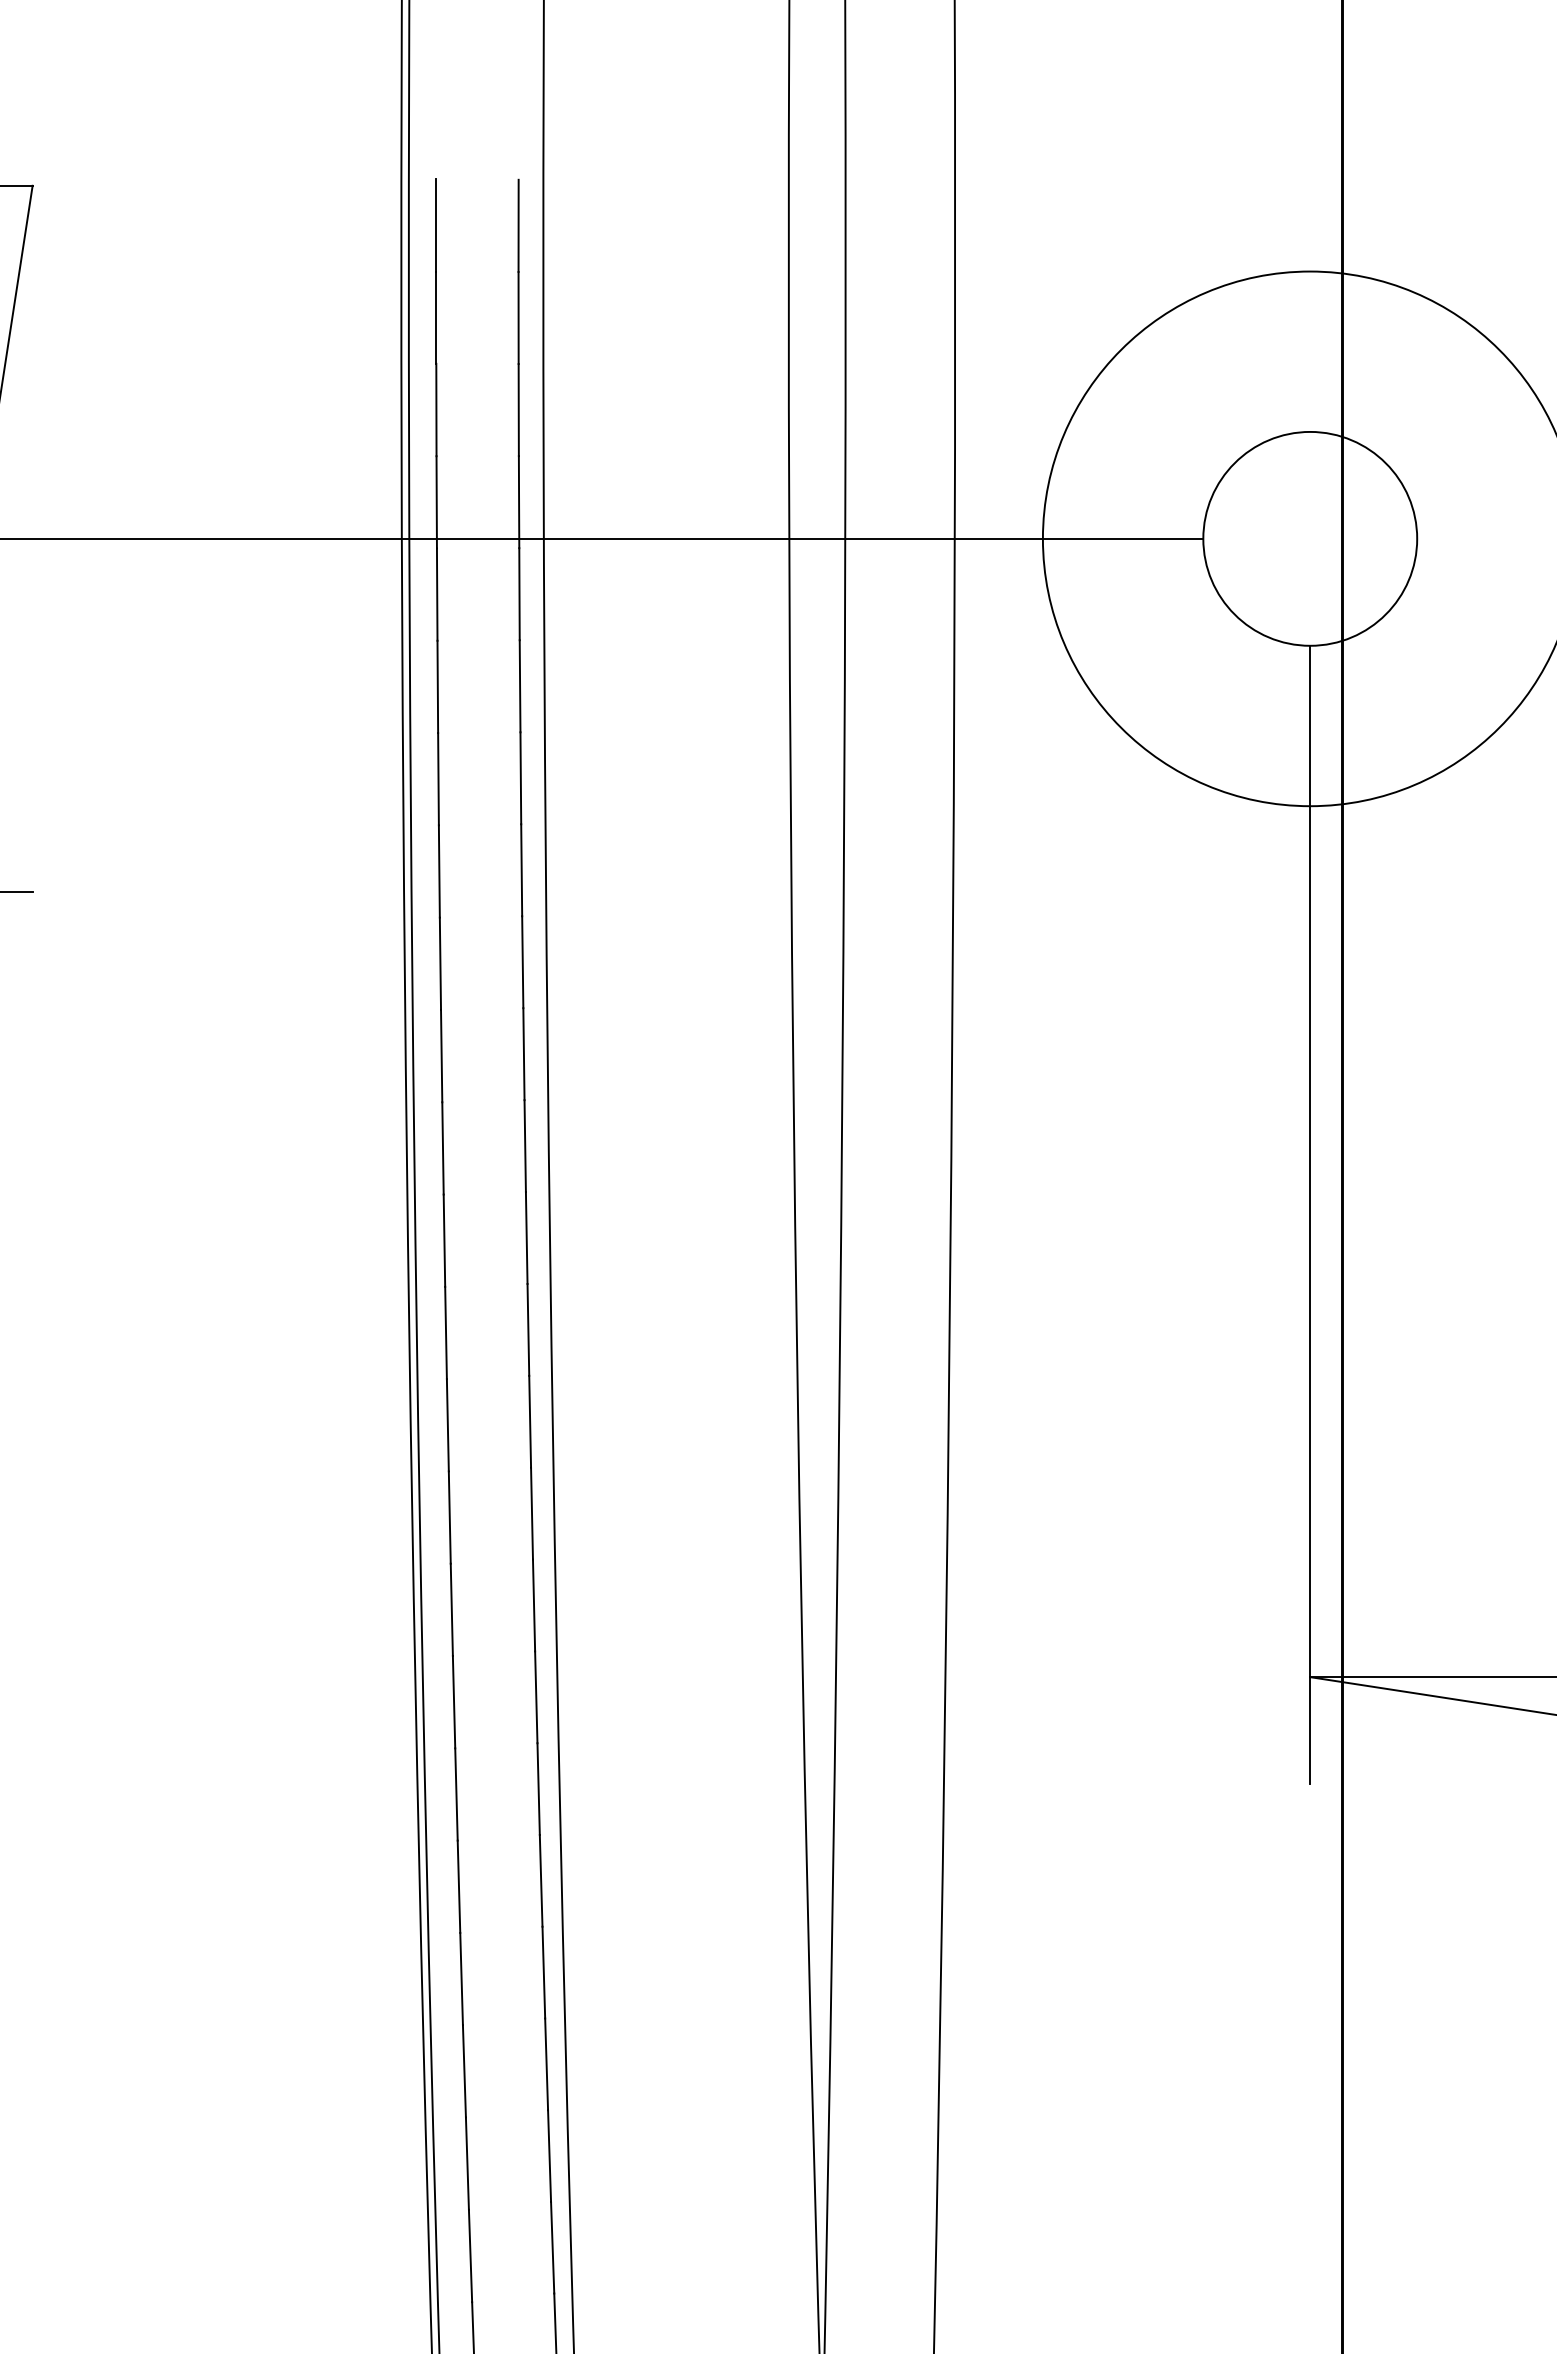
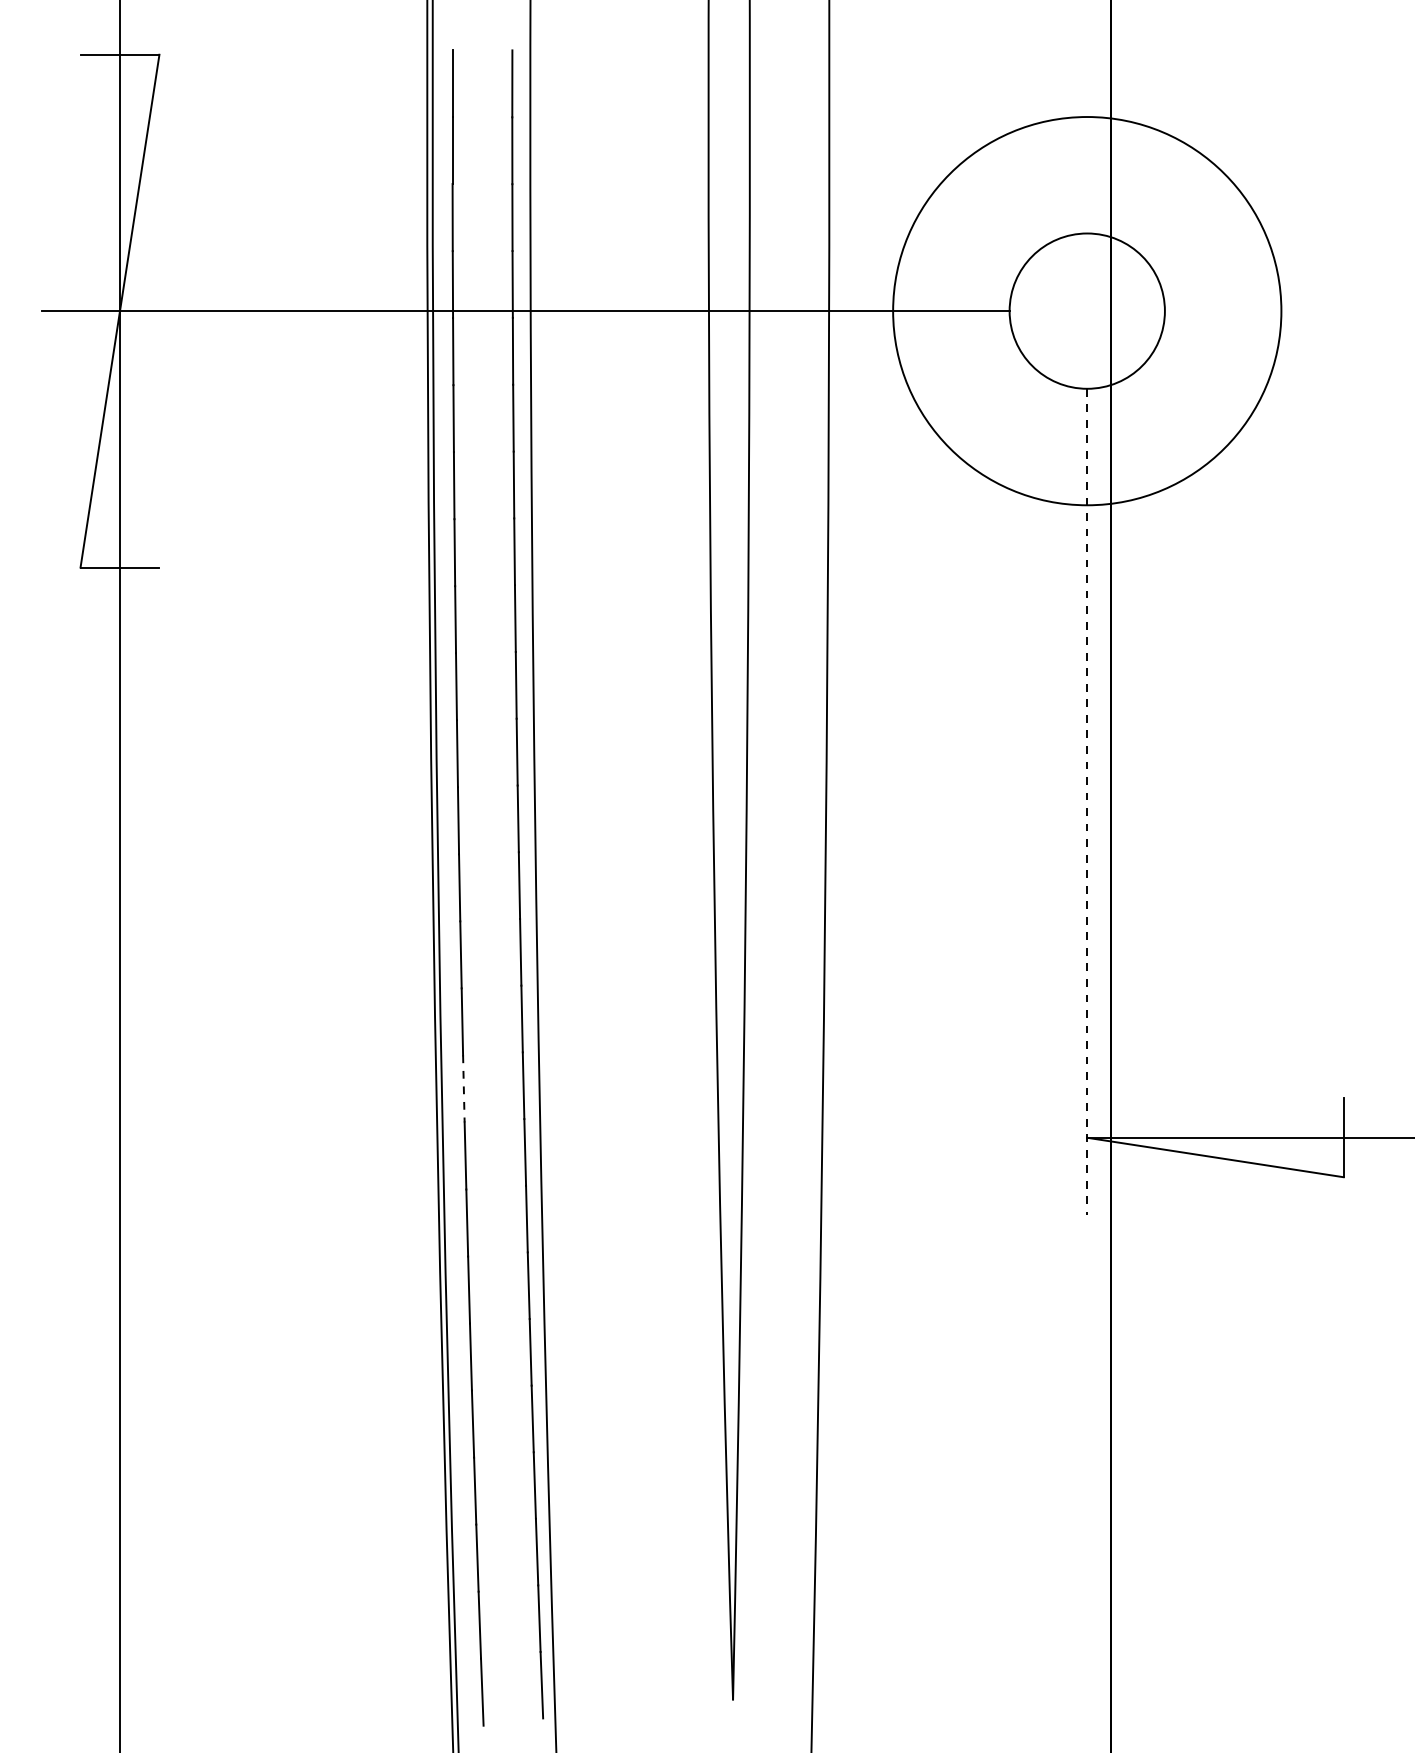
line: (1310, 1215) -> (1087, 802), solid -> dashed
line: (451, 1609) -> (463, 1088), solid -> dashed

